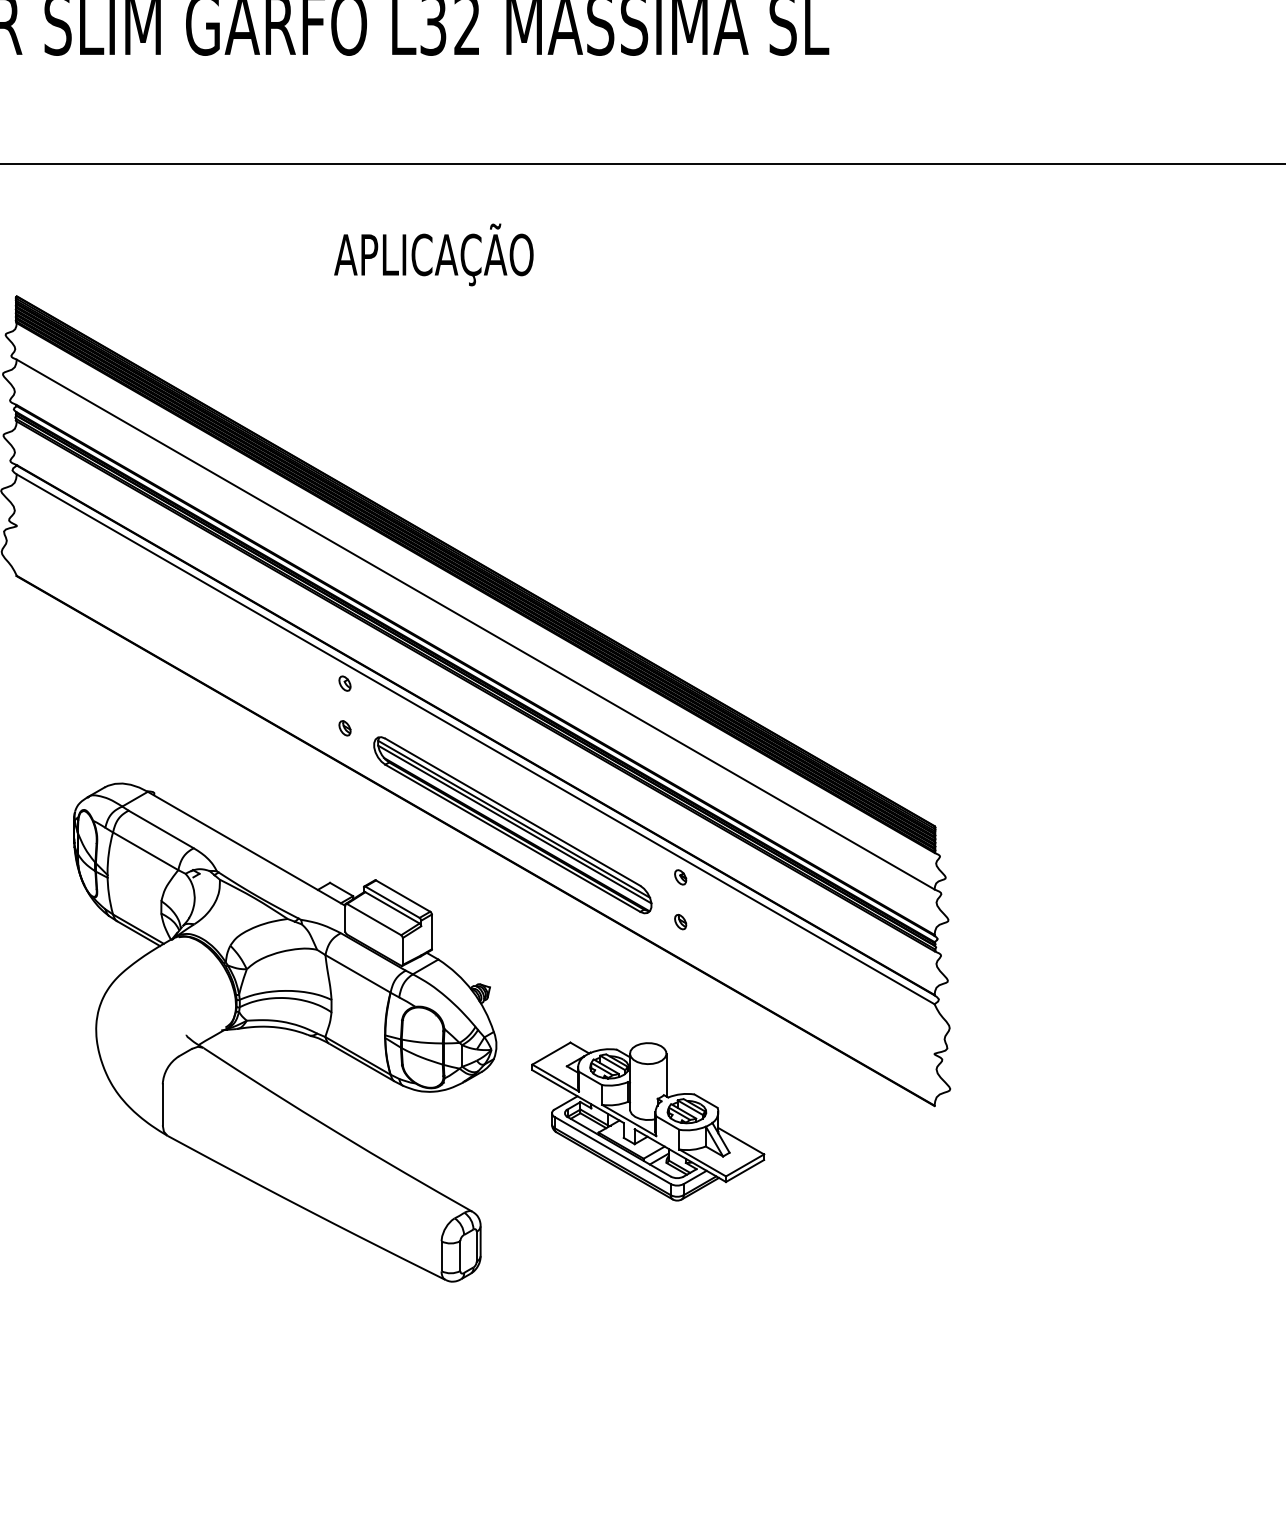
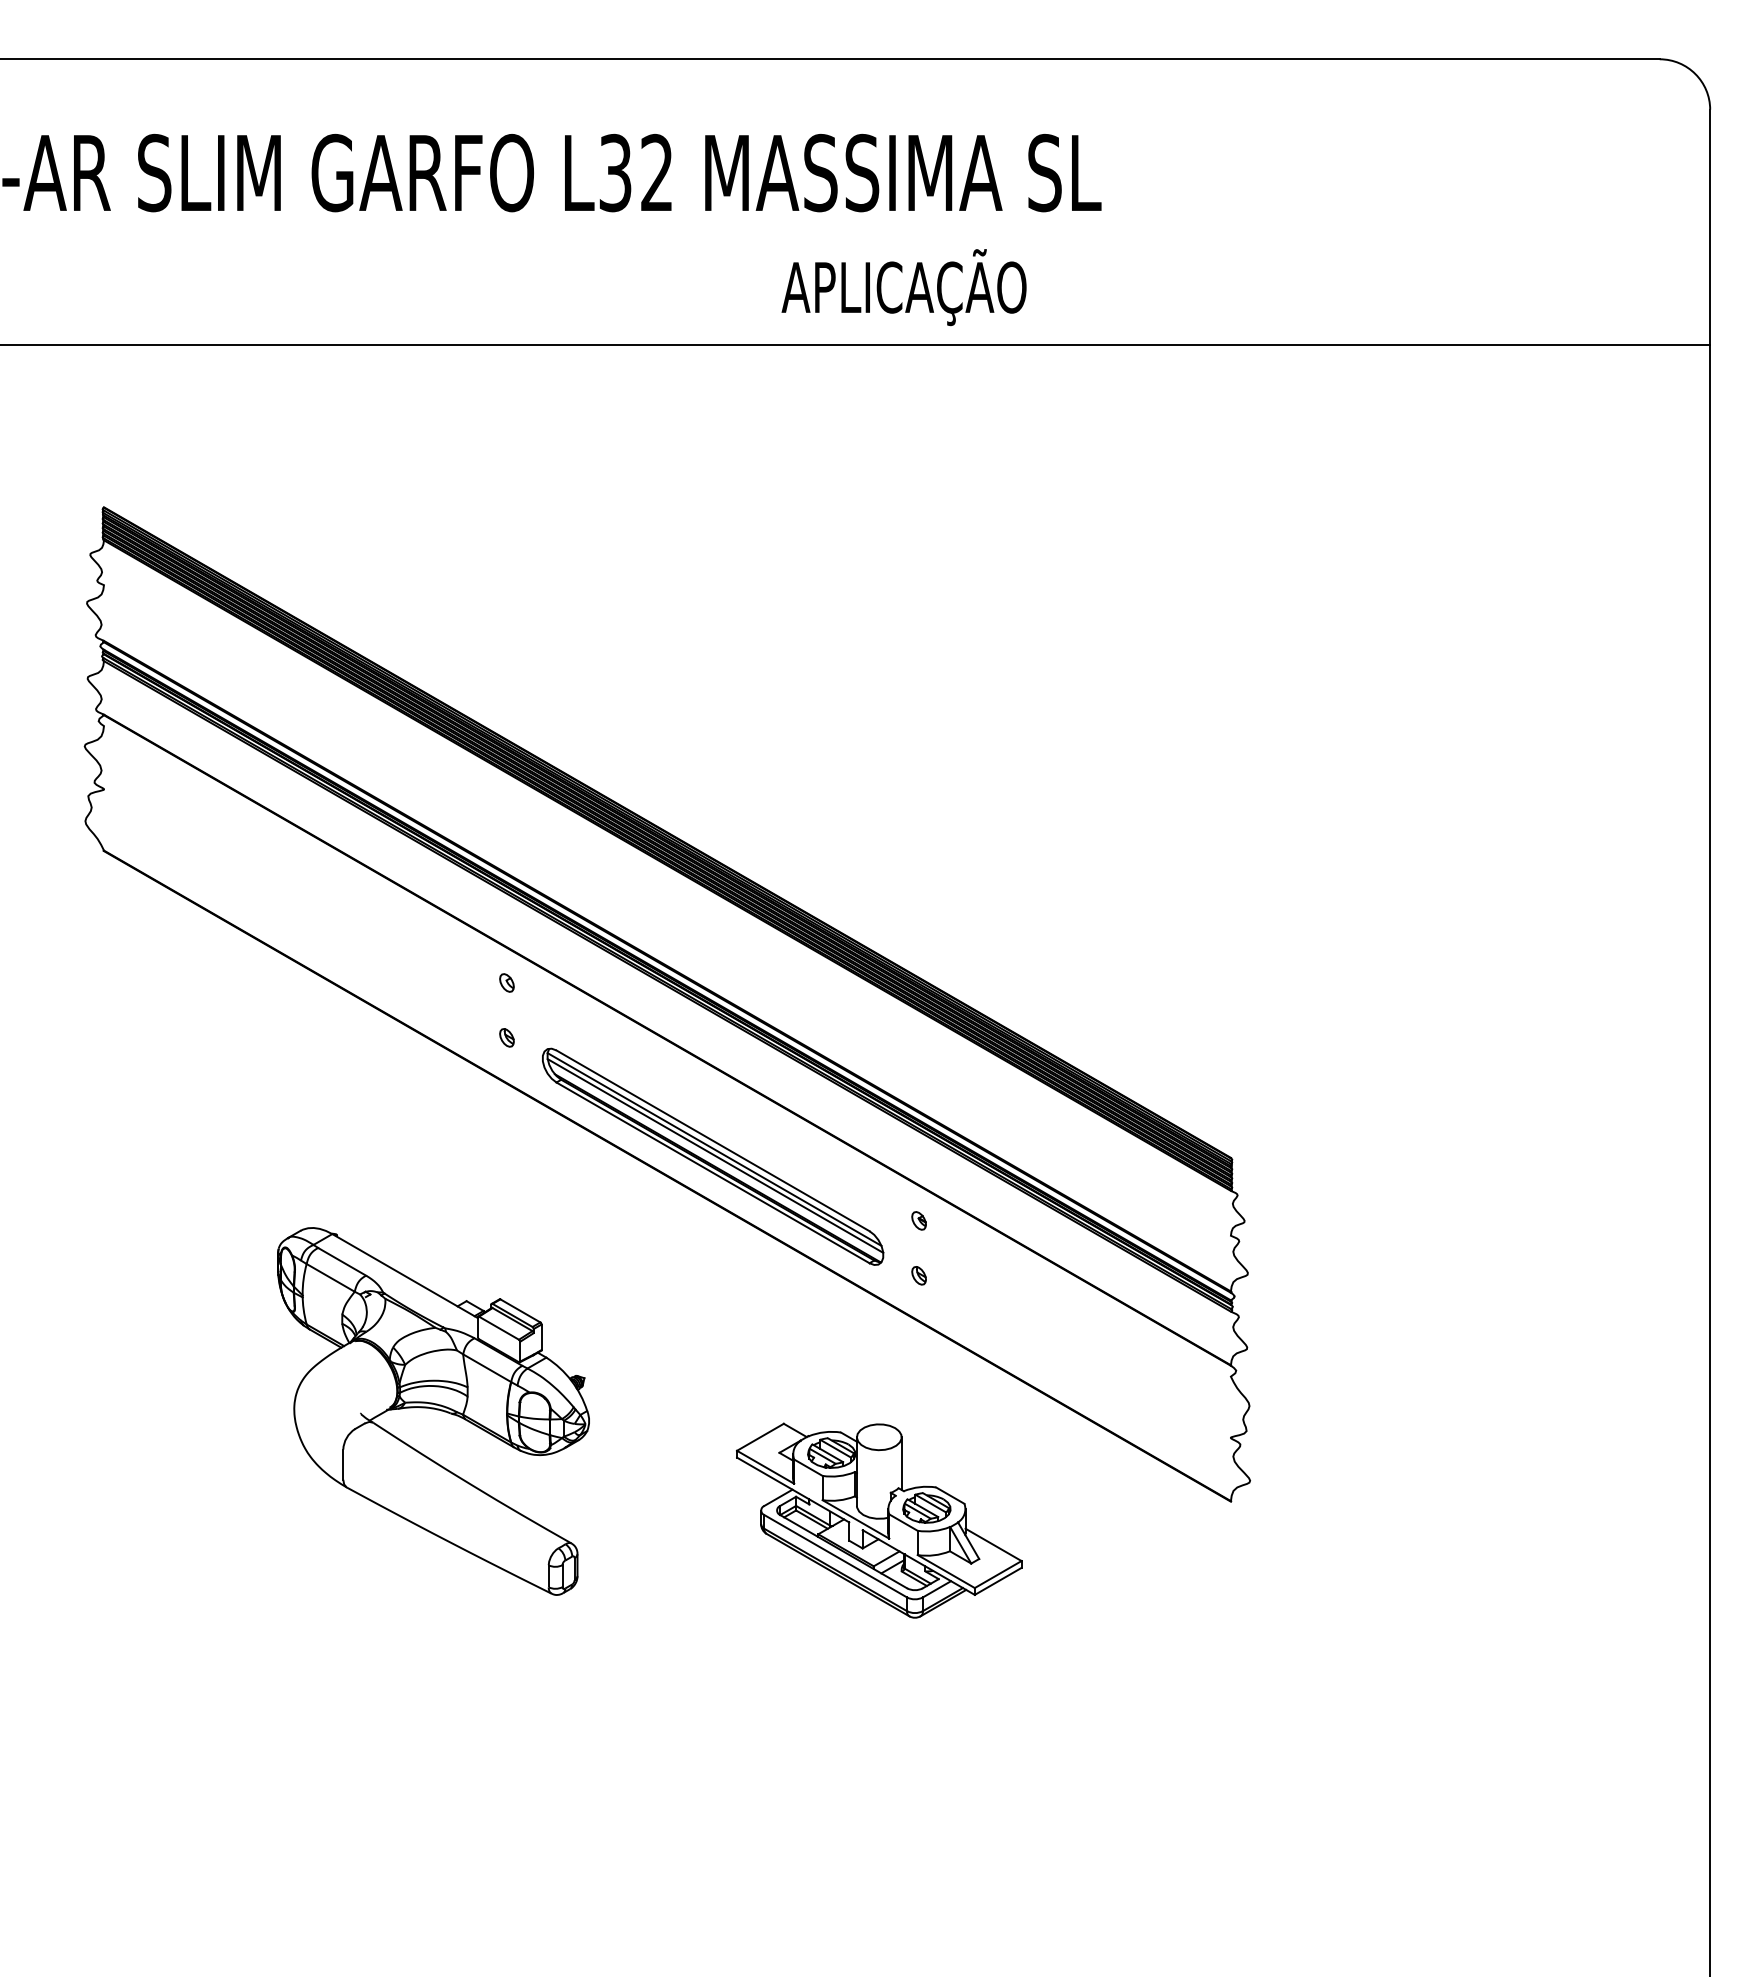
text: (433, 254) -> (903, 287), moved
line: (475, 624) -> (667, 910), removed
line: (475, 739) -> (667, 1051), removed
part: (285, 1032) -> (433, 1411), size x0.6

